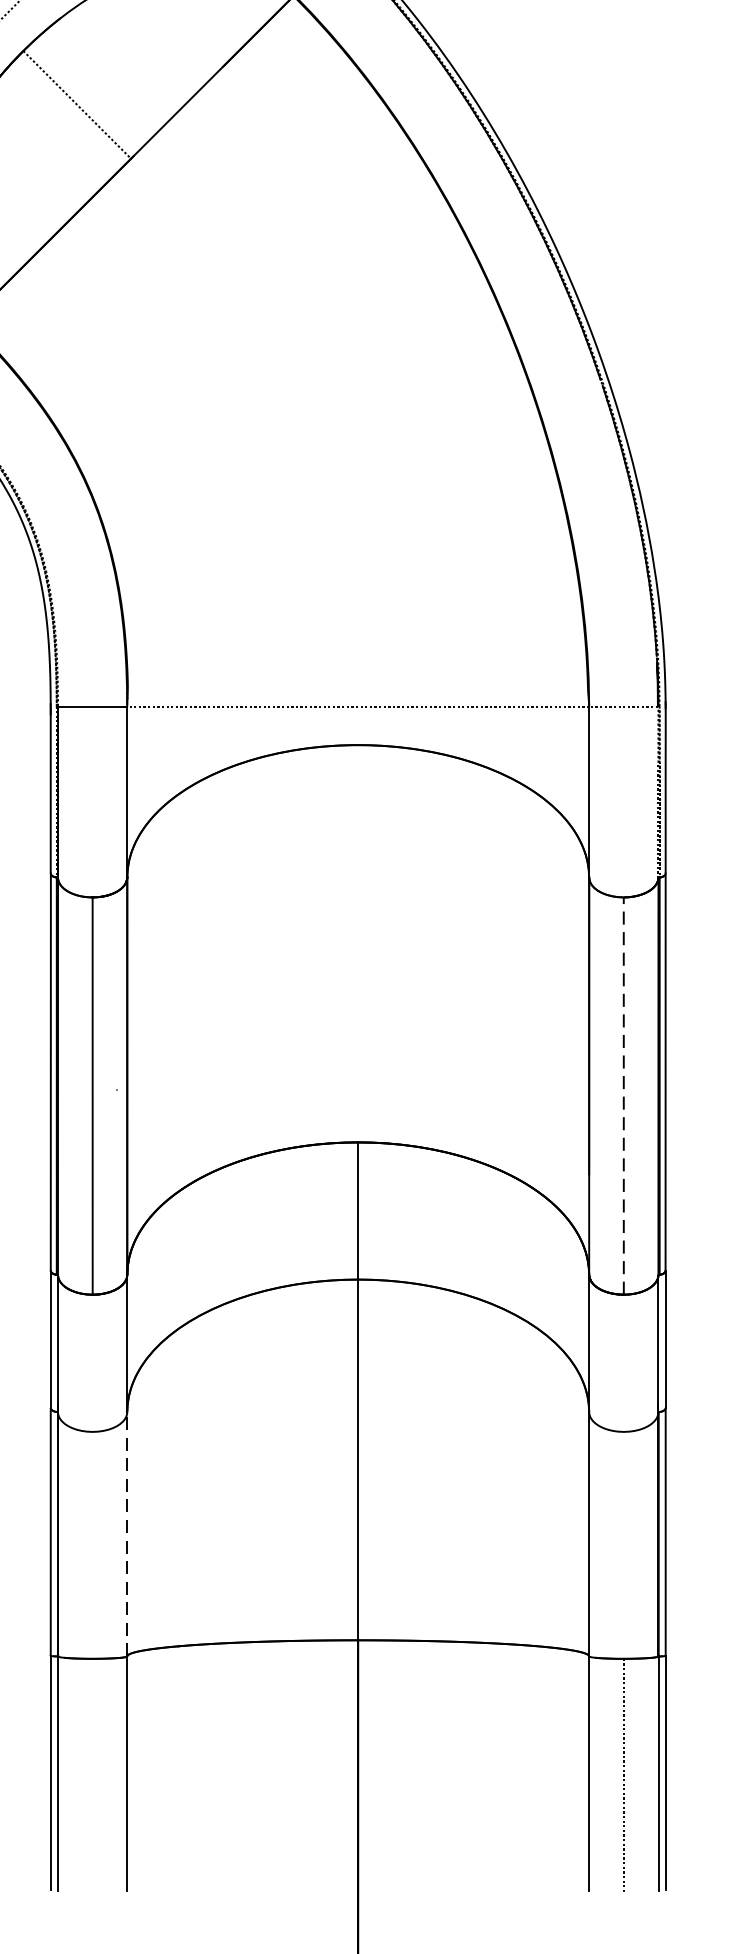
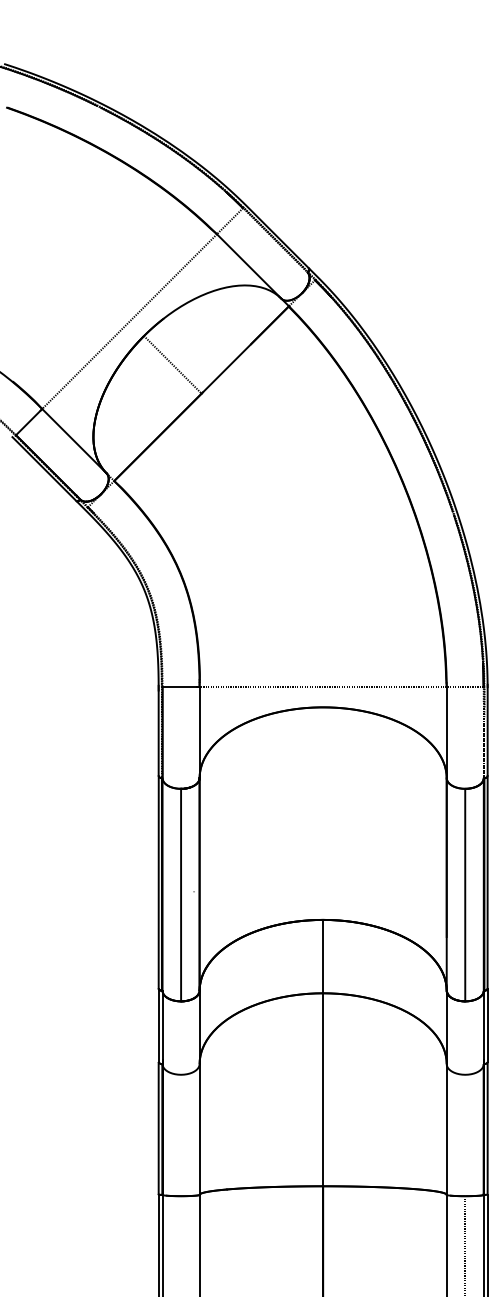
line: (624, 1094) -> (465, 894), dashed -> solid
line: (127, 1534) -> (199, 1129), dashed -> solid

